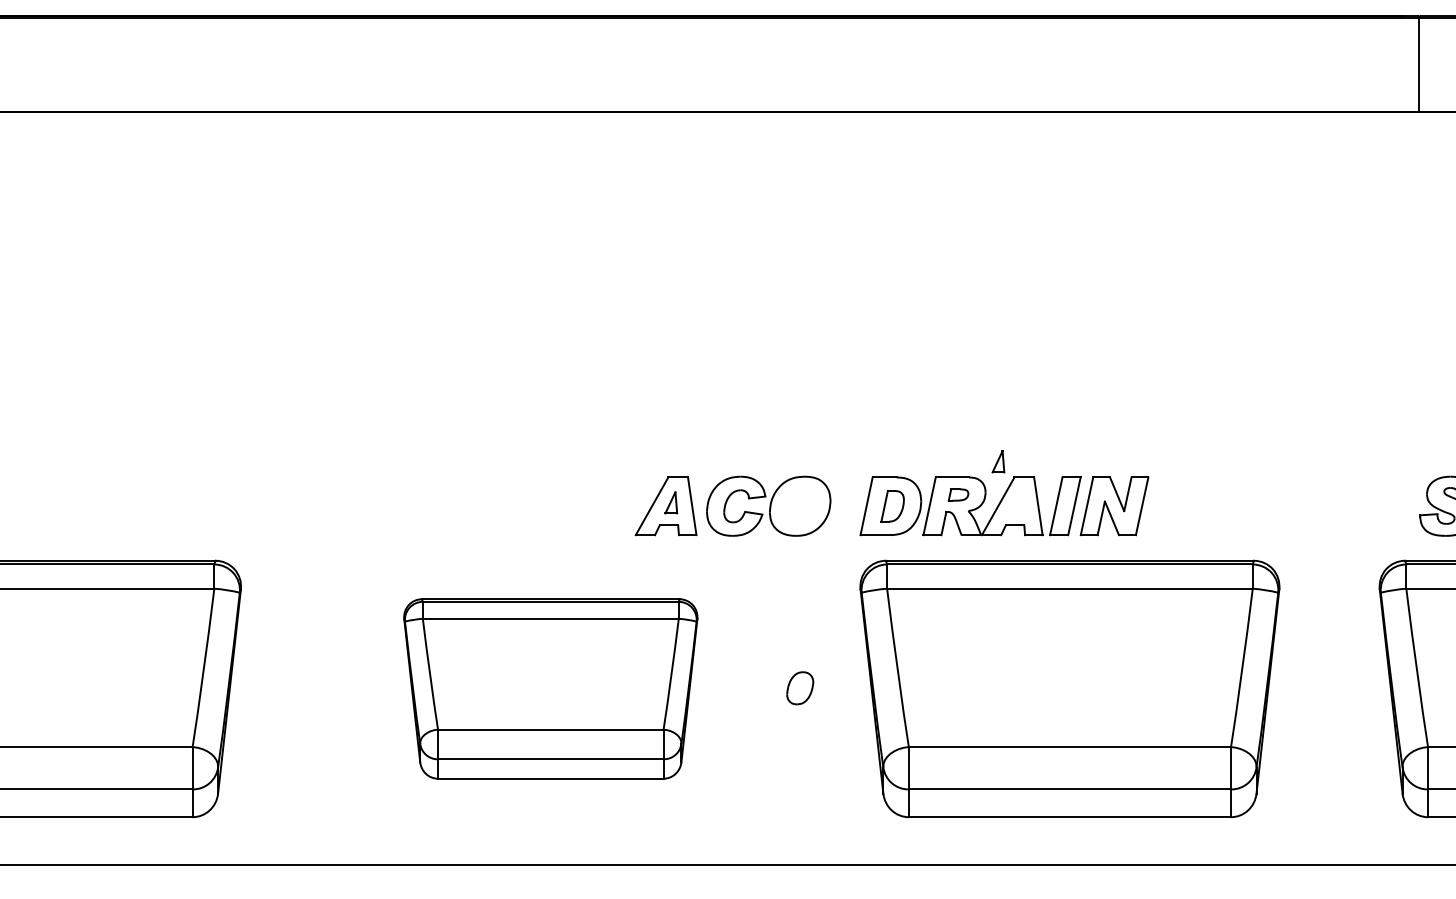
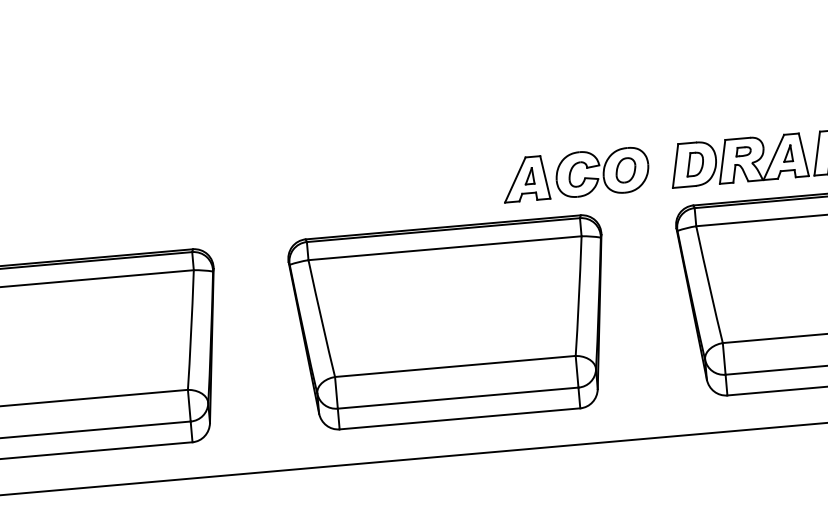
part: (998, 461) -> (787, 153), moved
part: (550, 688) -> (451, 322), size x1.43
part: (800, 688) -> (626, 170), moved

